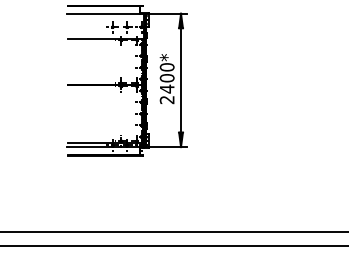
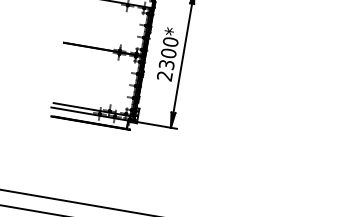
text: (166, 88) -> (166, 64), 2400* -> 2300*

